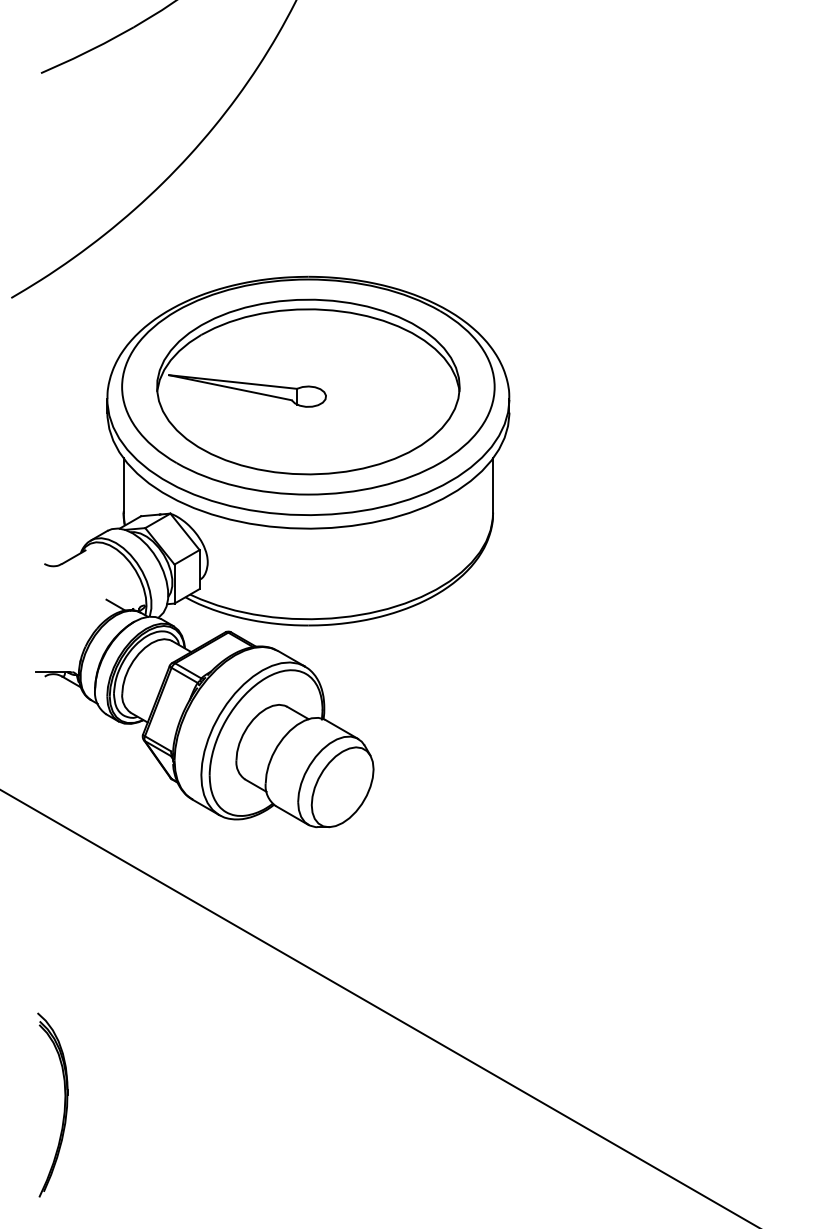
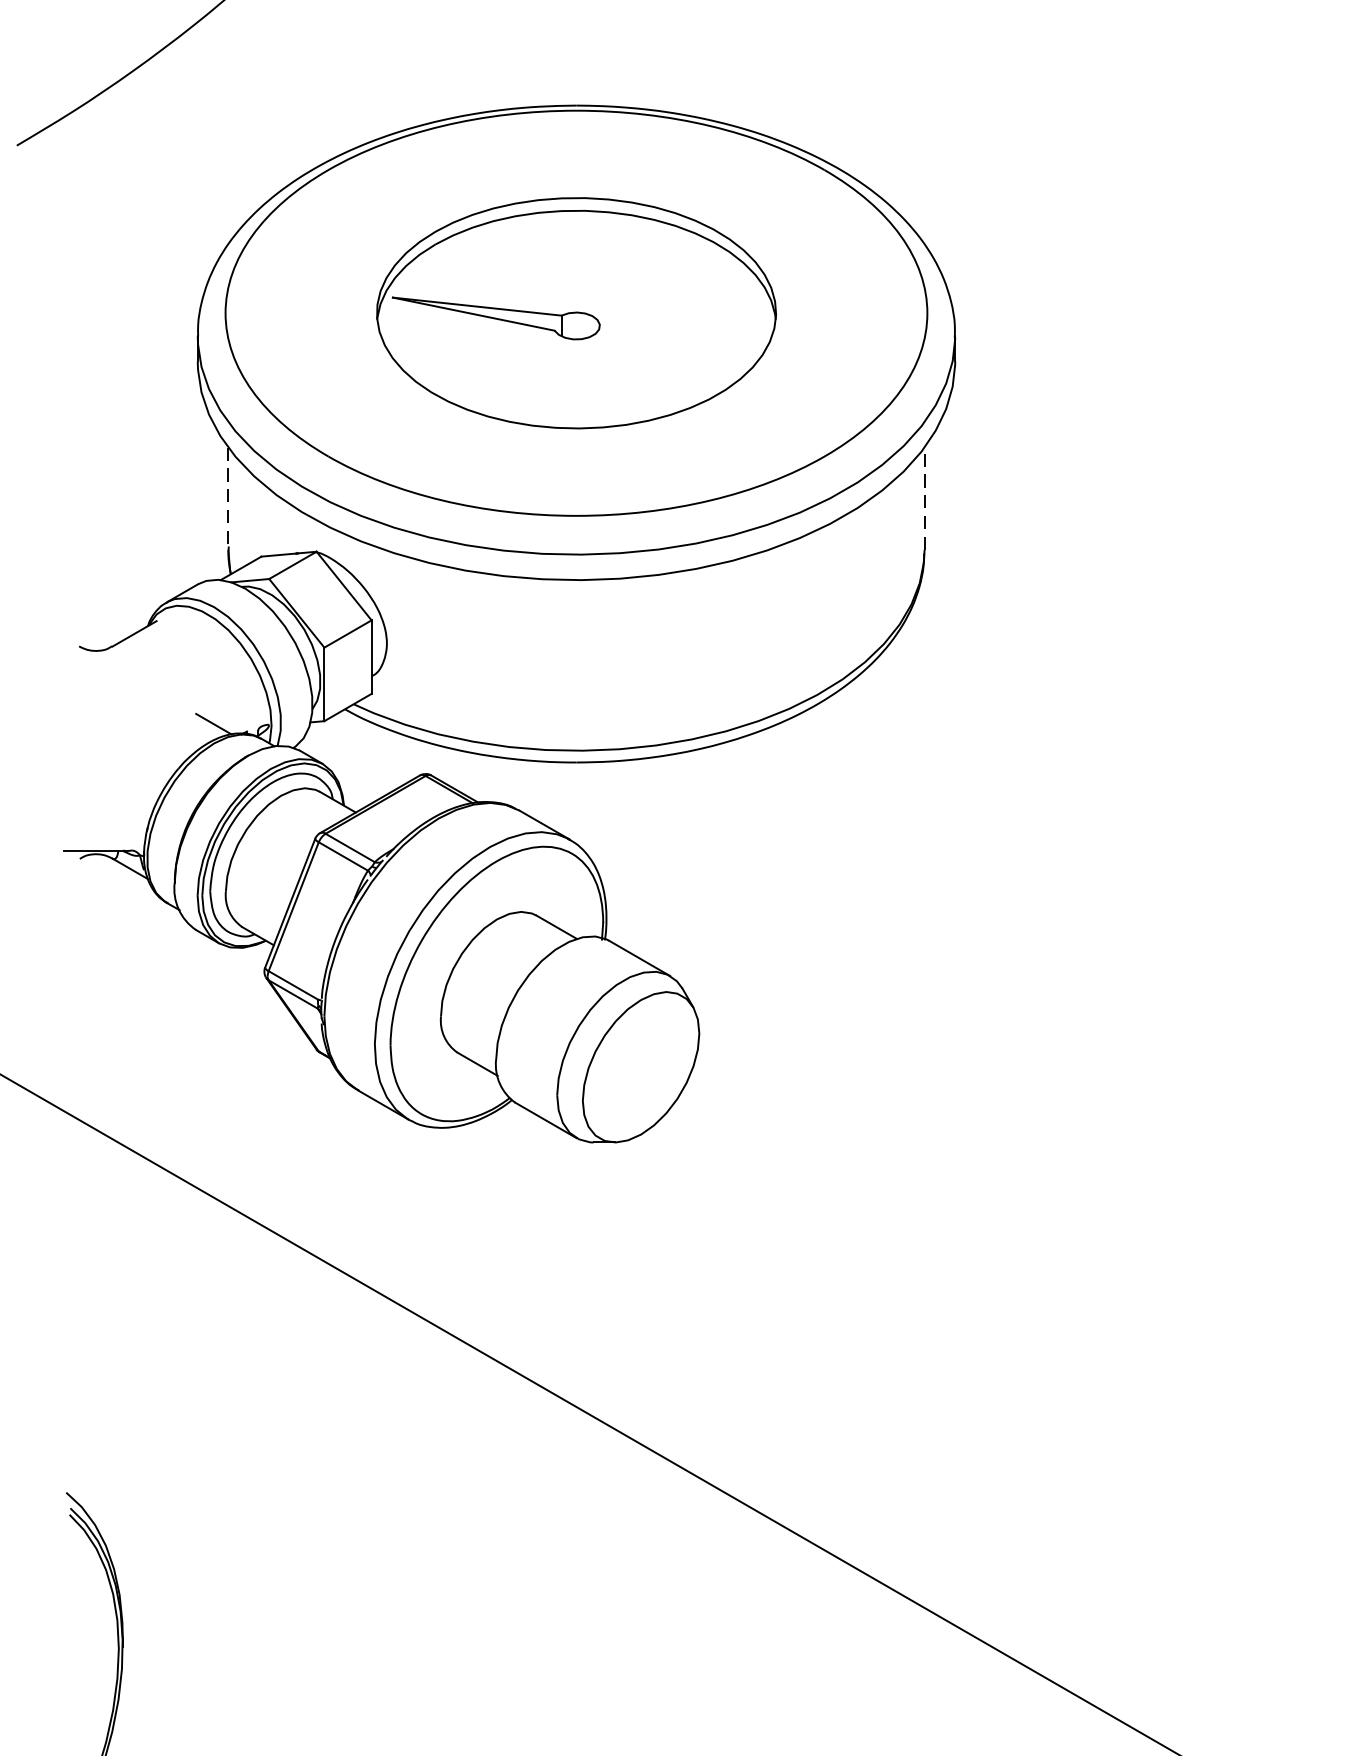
part: (308, 386) -> (576, 312), size x0.7
line: (493, 485) -> (925, 498), solid -> dashed
line: (123, 486) -> (228, 500), solid -> dashed

